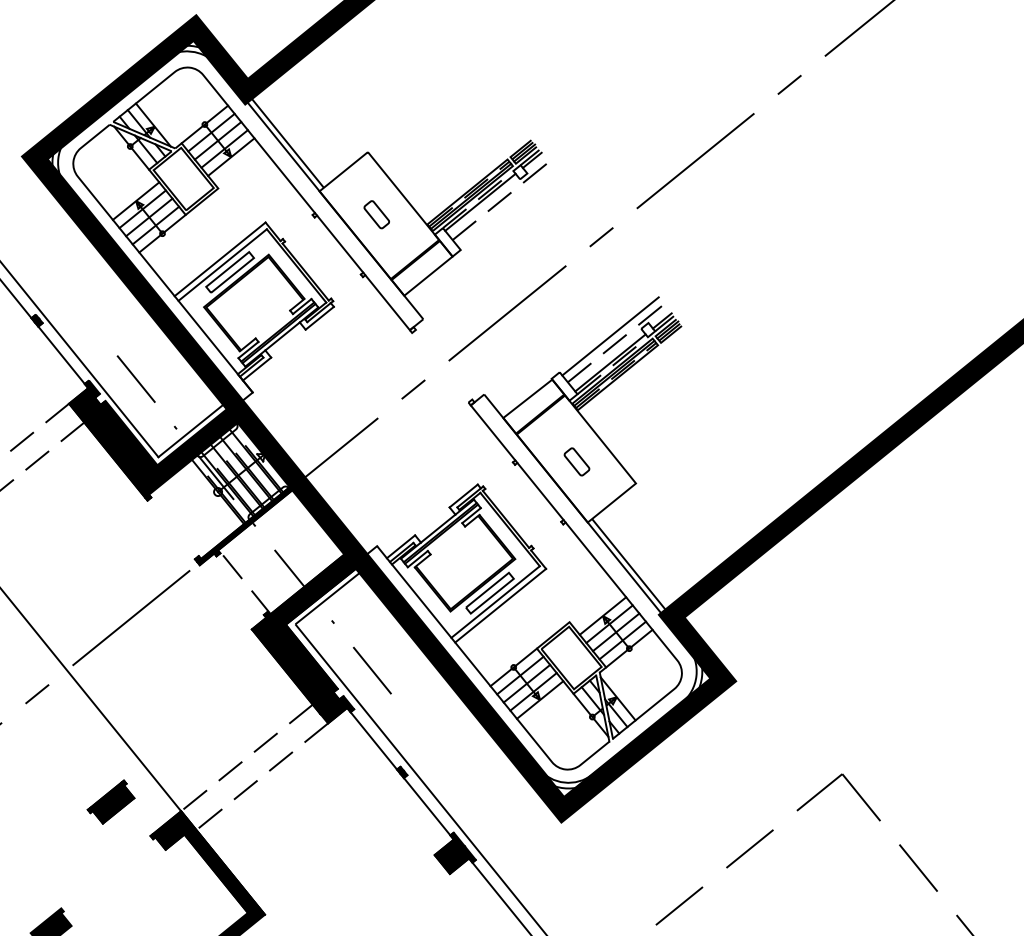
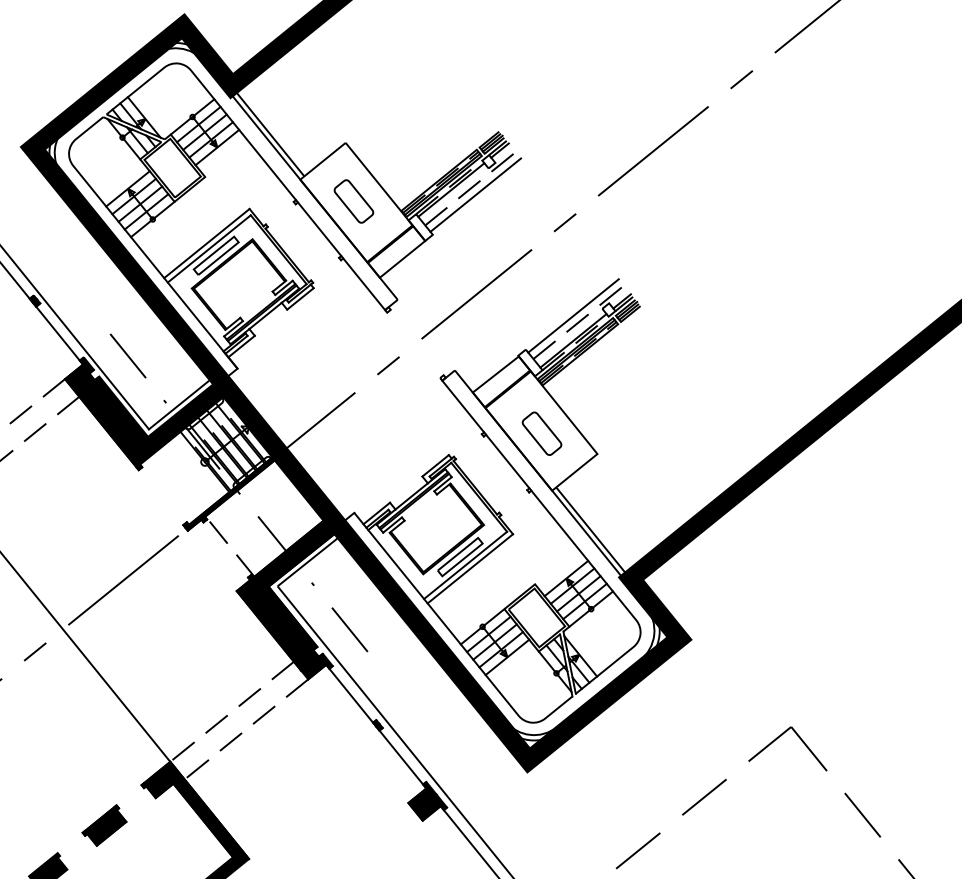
line: (506, 207) -> (475, 194), added
part: (376, 214) -> (353, 201), size x1.67
part: (576, 461) -> (541, 433), size x1.67
part: (110, 801) -> (103, 825), moved

